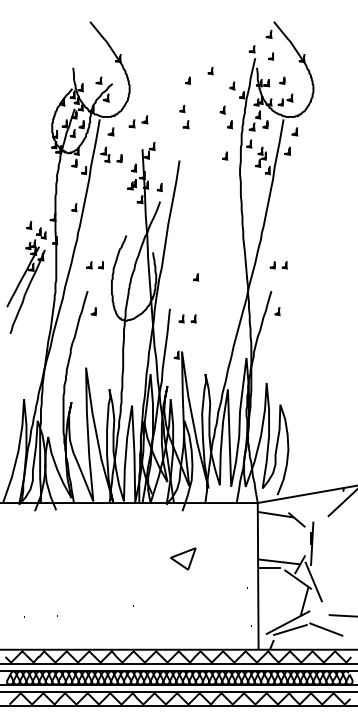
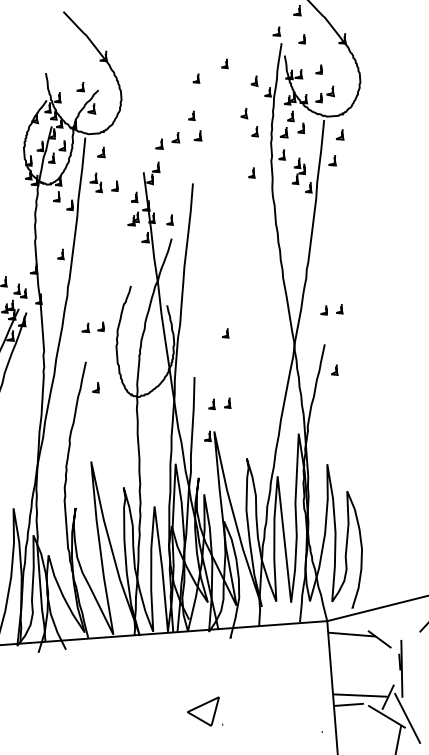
part: (138, 121) -> (167, 140), moved
part: (187, 318) -> (219, 403), moved
line: (182, 554) -> (202, 706), moved

